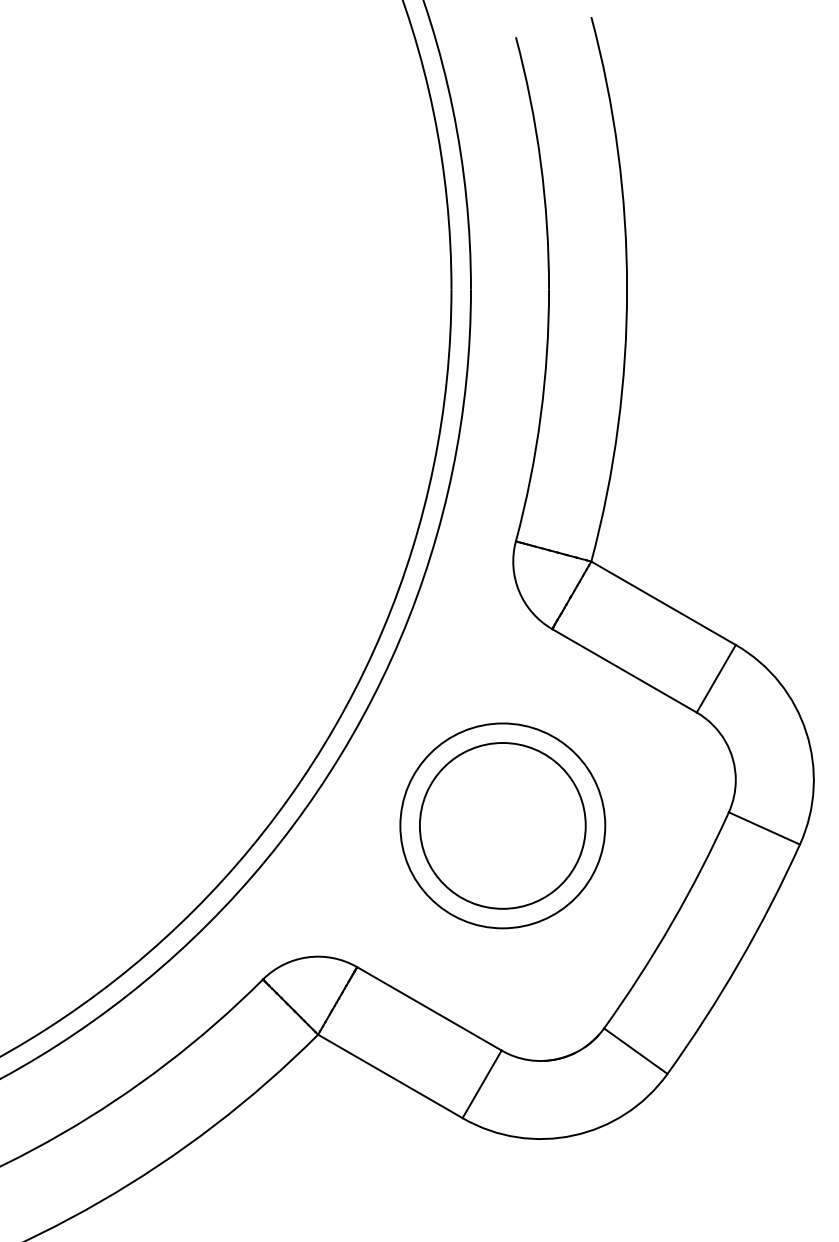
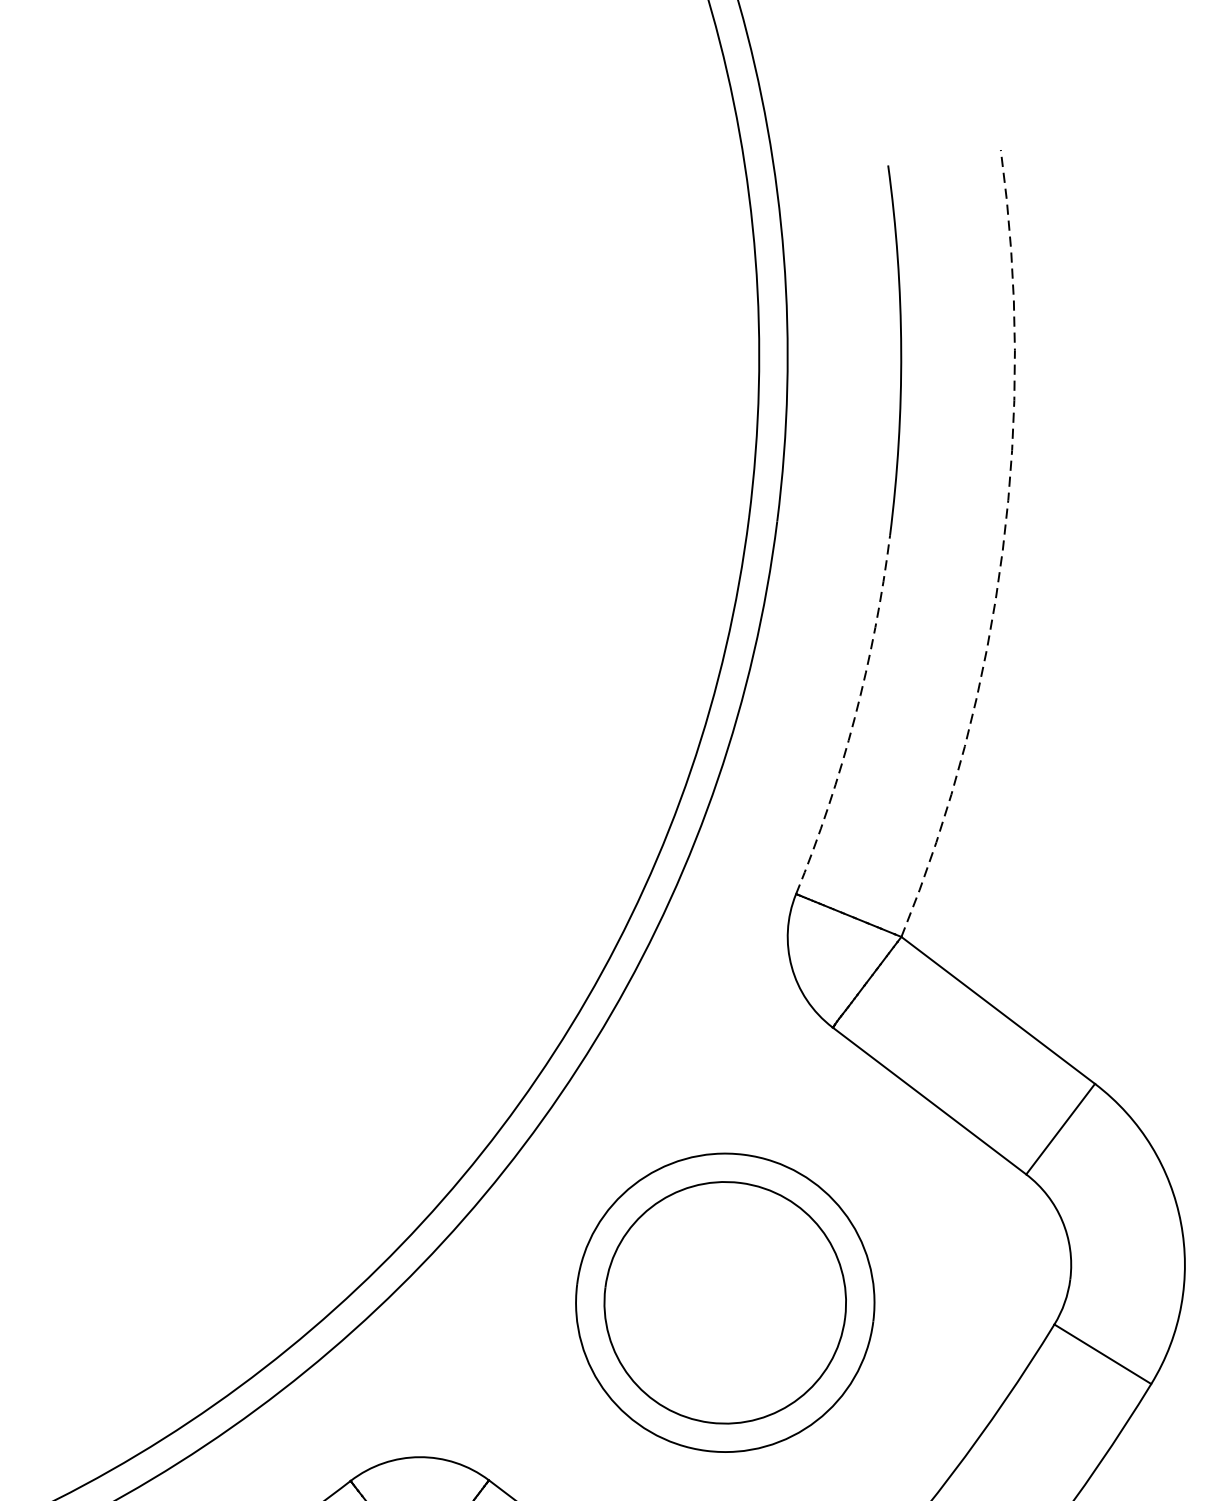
arc: (627, 289) -> (1003, 550), solid -> dashed
arc: (540, 416) -> (854, 718), solid -> dashed

